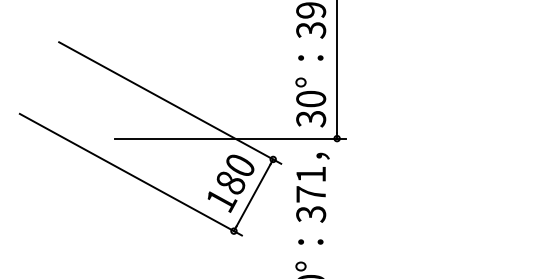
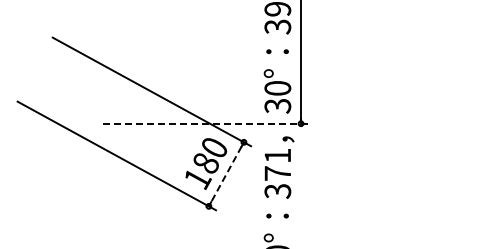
line: (231, 138) -> (206, 123), solid -> dashed
line: (253, 195) -> (226, 174), solid -> dashed

